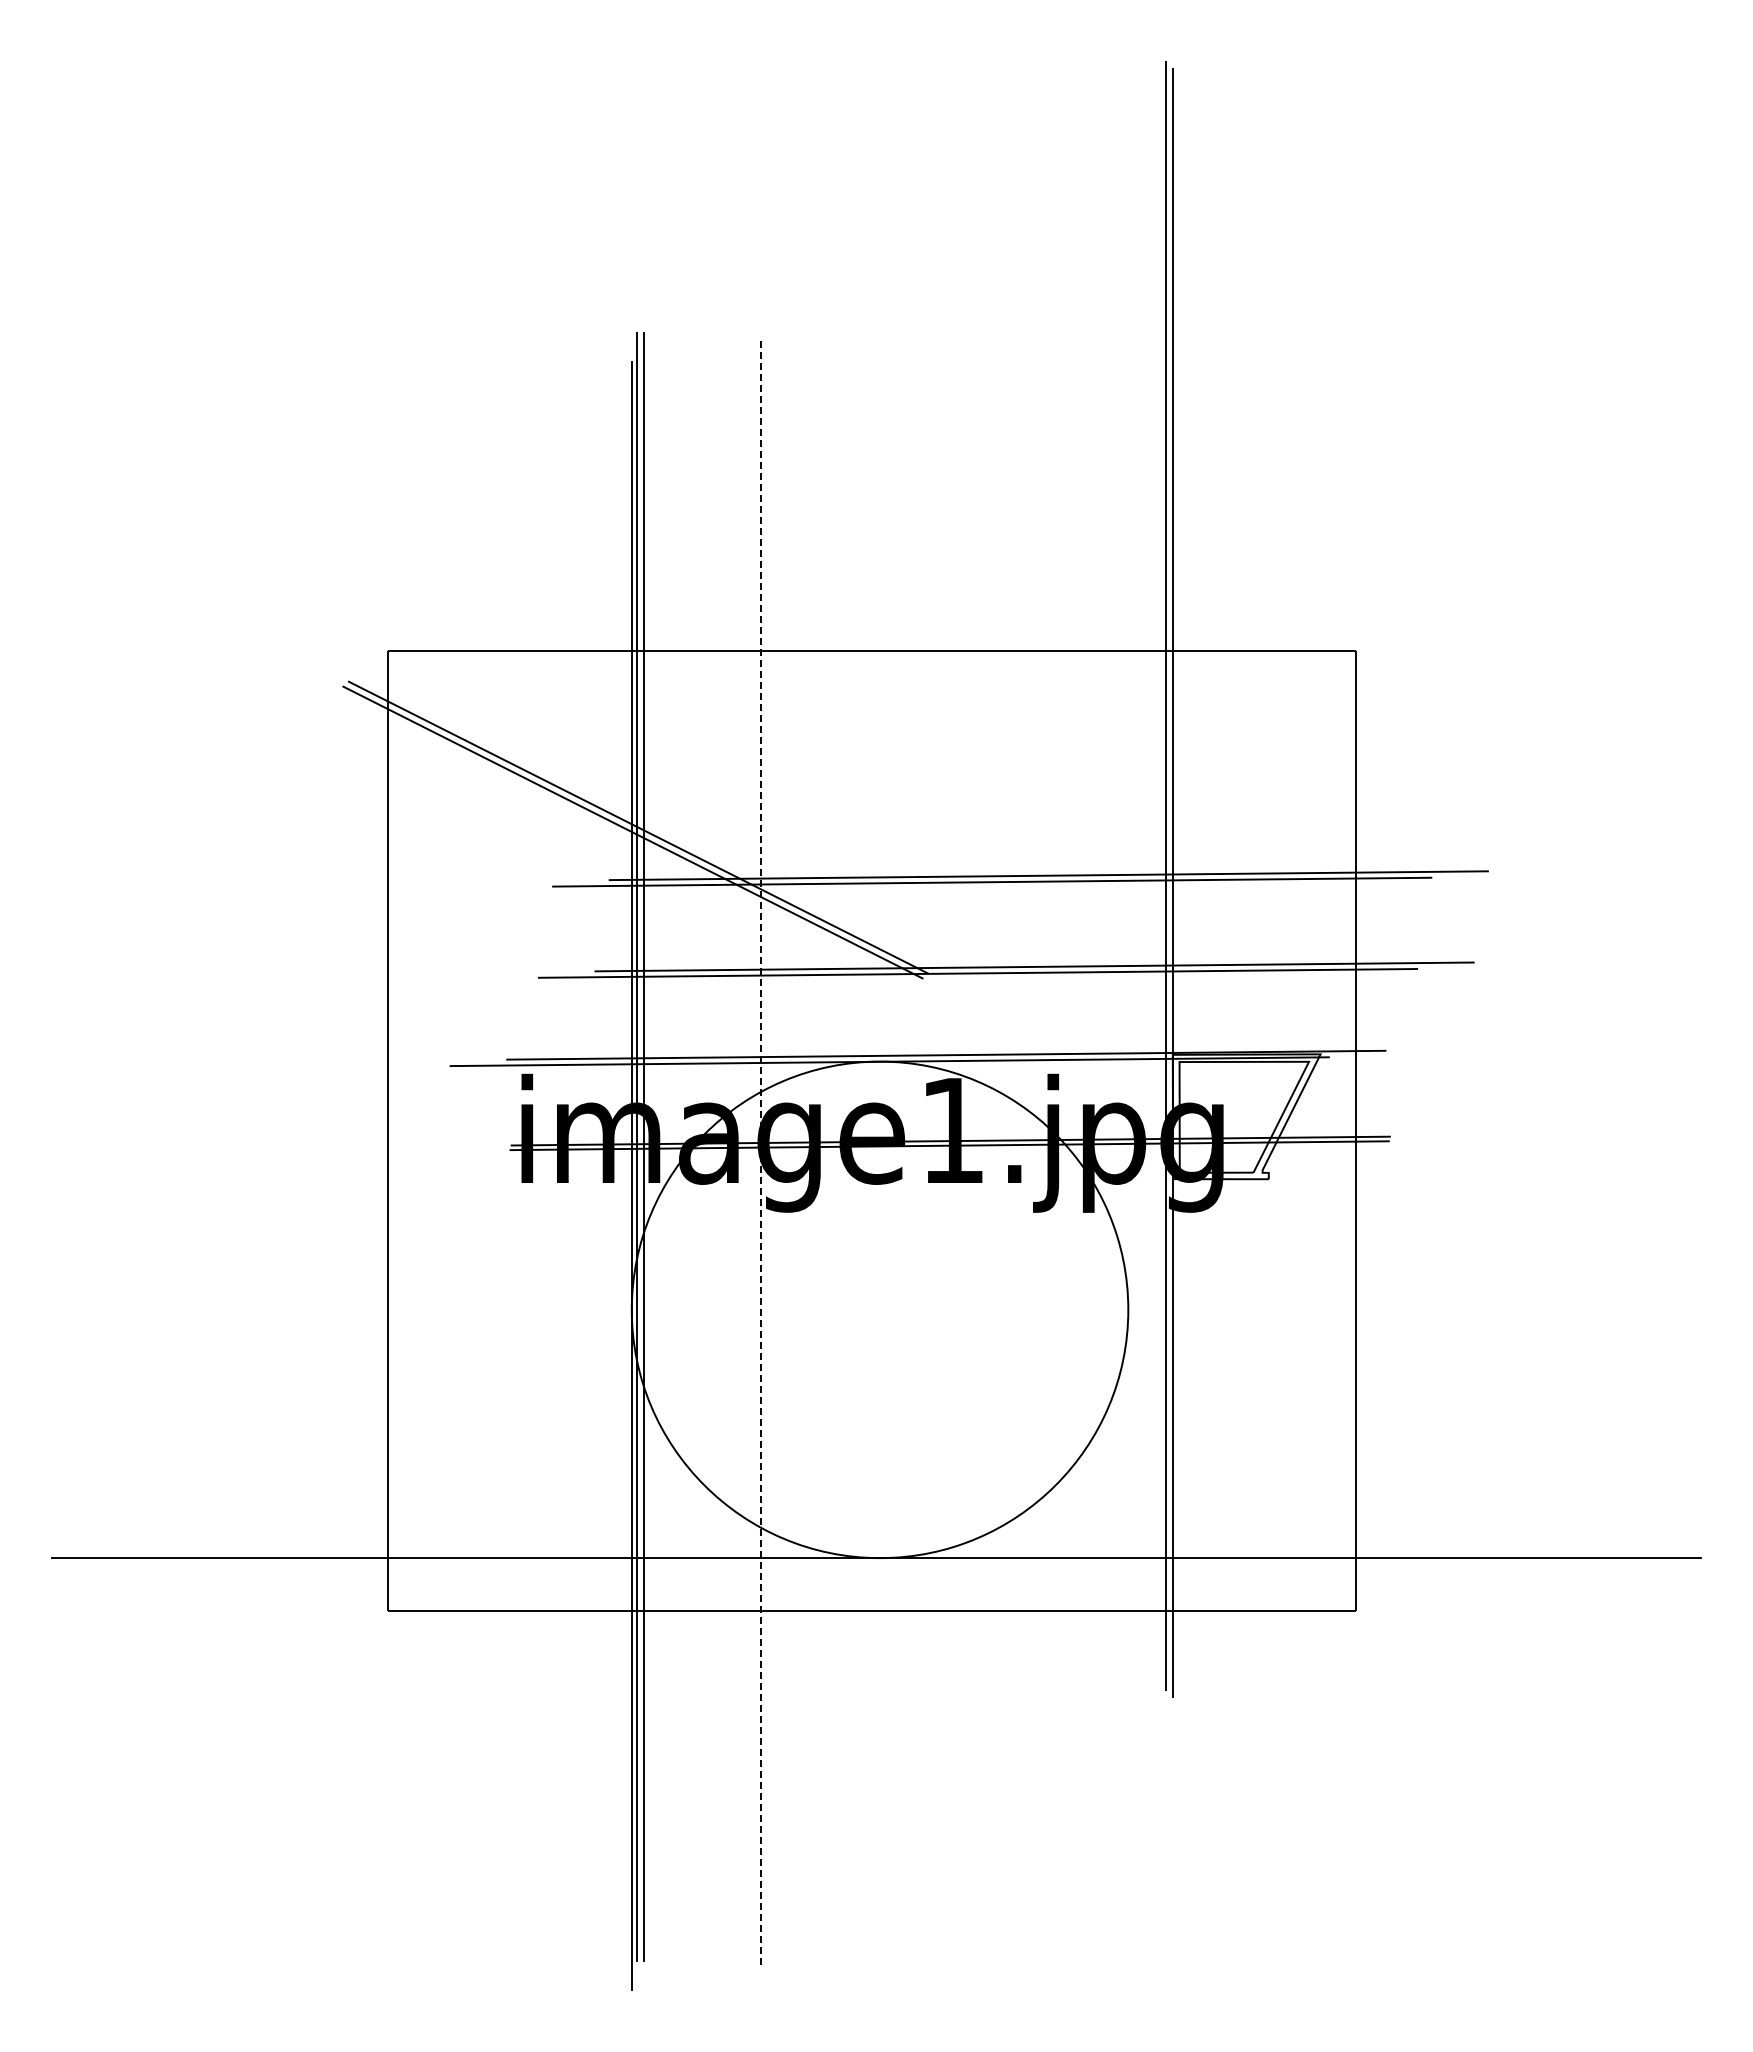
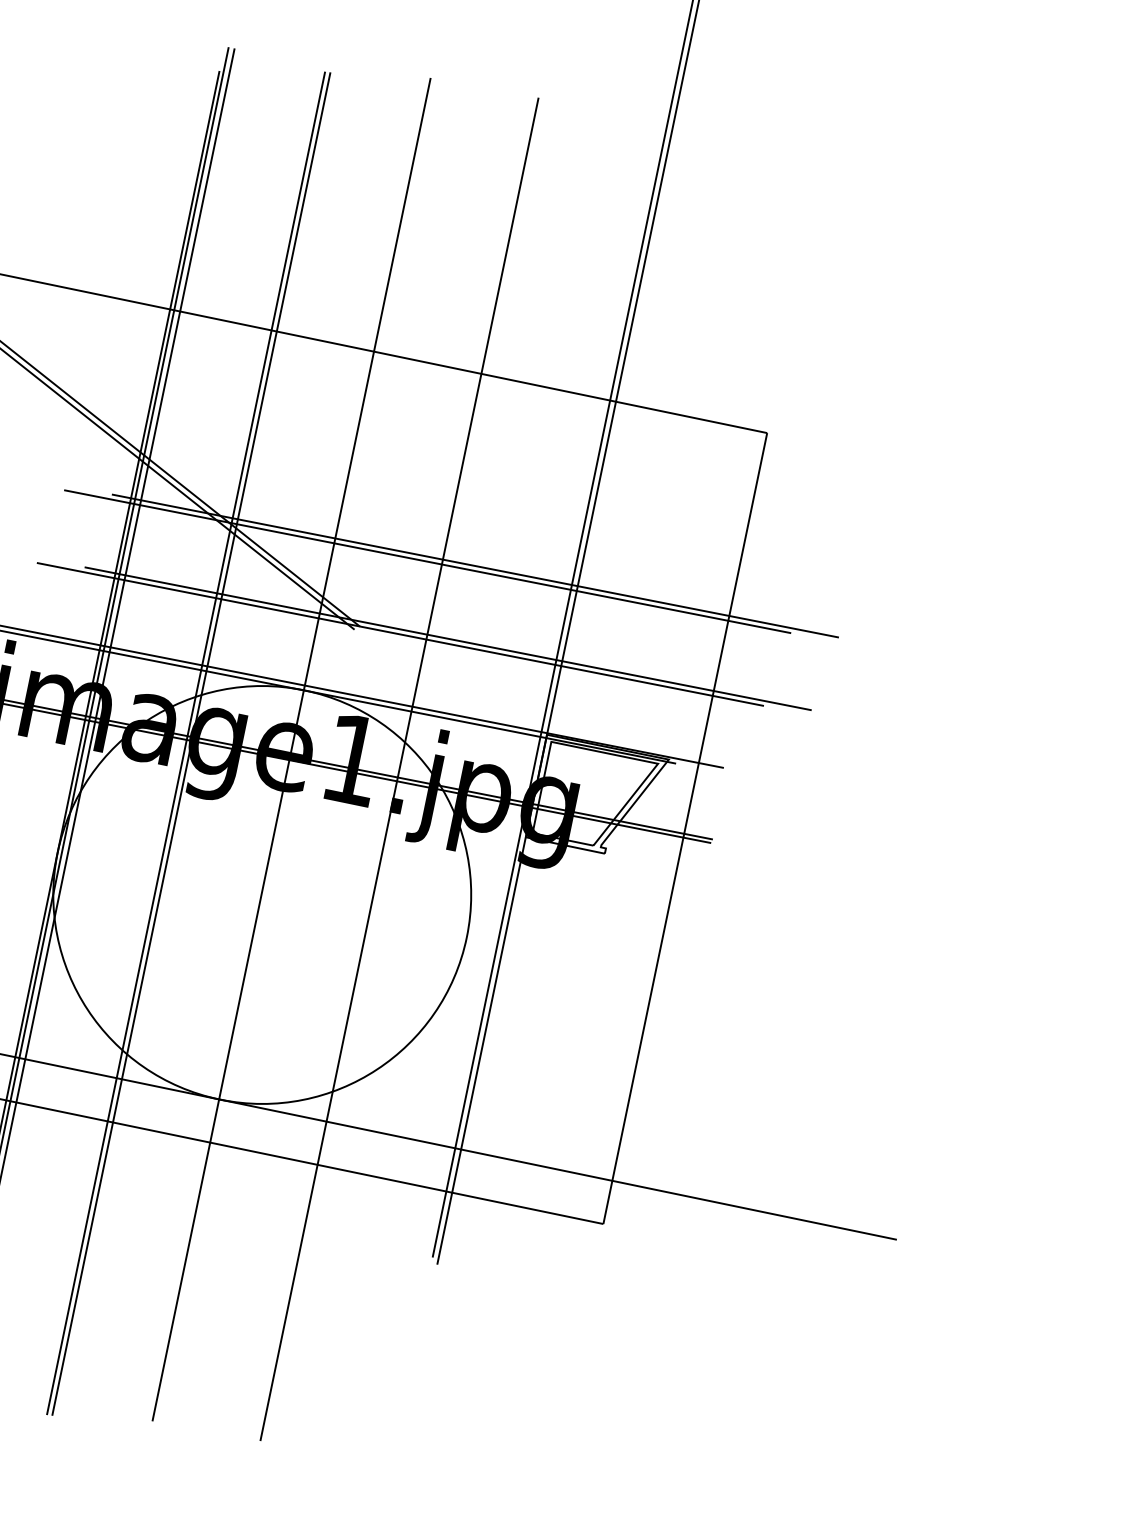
line: (1009, 1130) -> (399, 769), added
line: (879, 1133) -> (291, 749), added
line: (761, 1150) -> (191, 743), dashed -> solid
line: (754, 1151) -> (185, 743), added

